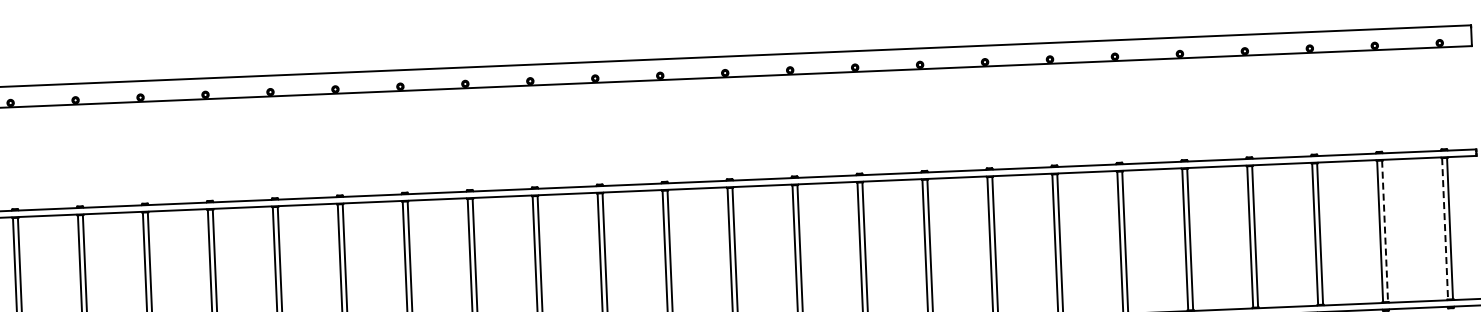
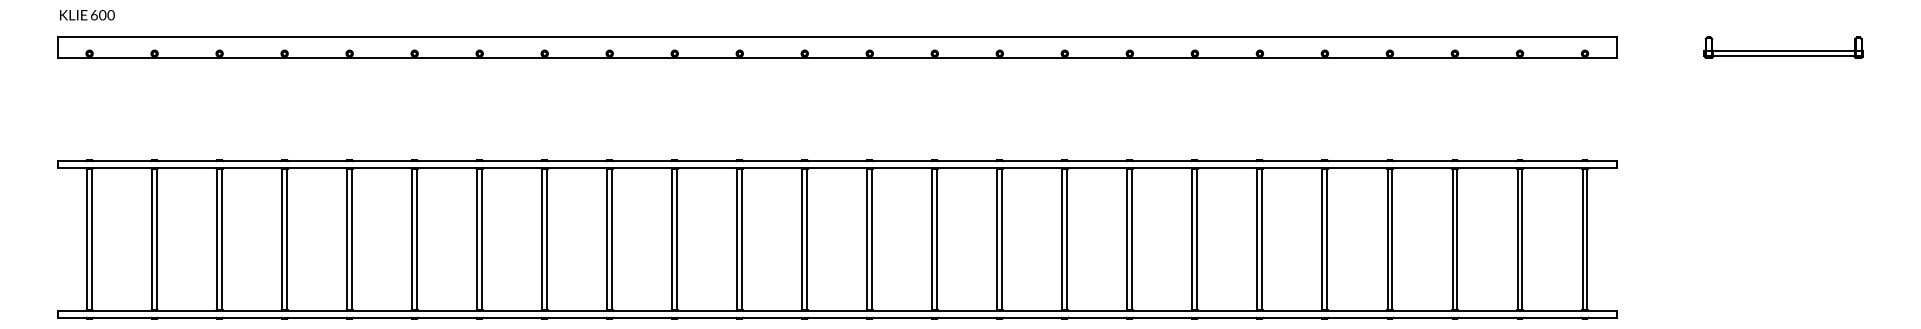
line: (1445, 228) -> (1582, 239), dashed -> solid
line: (1385, 231) -> (1522, 239), dashed -> solid

